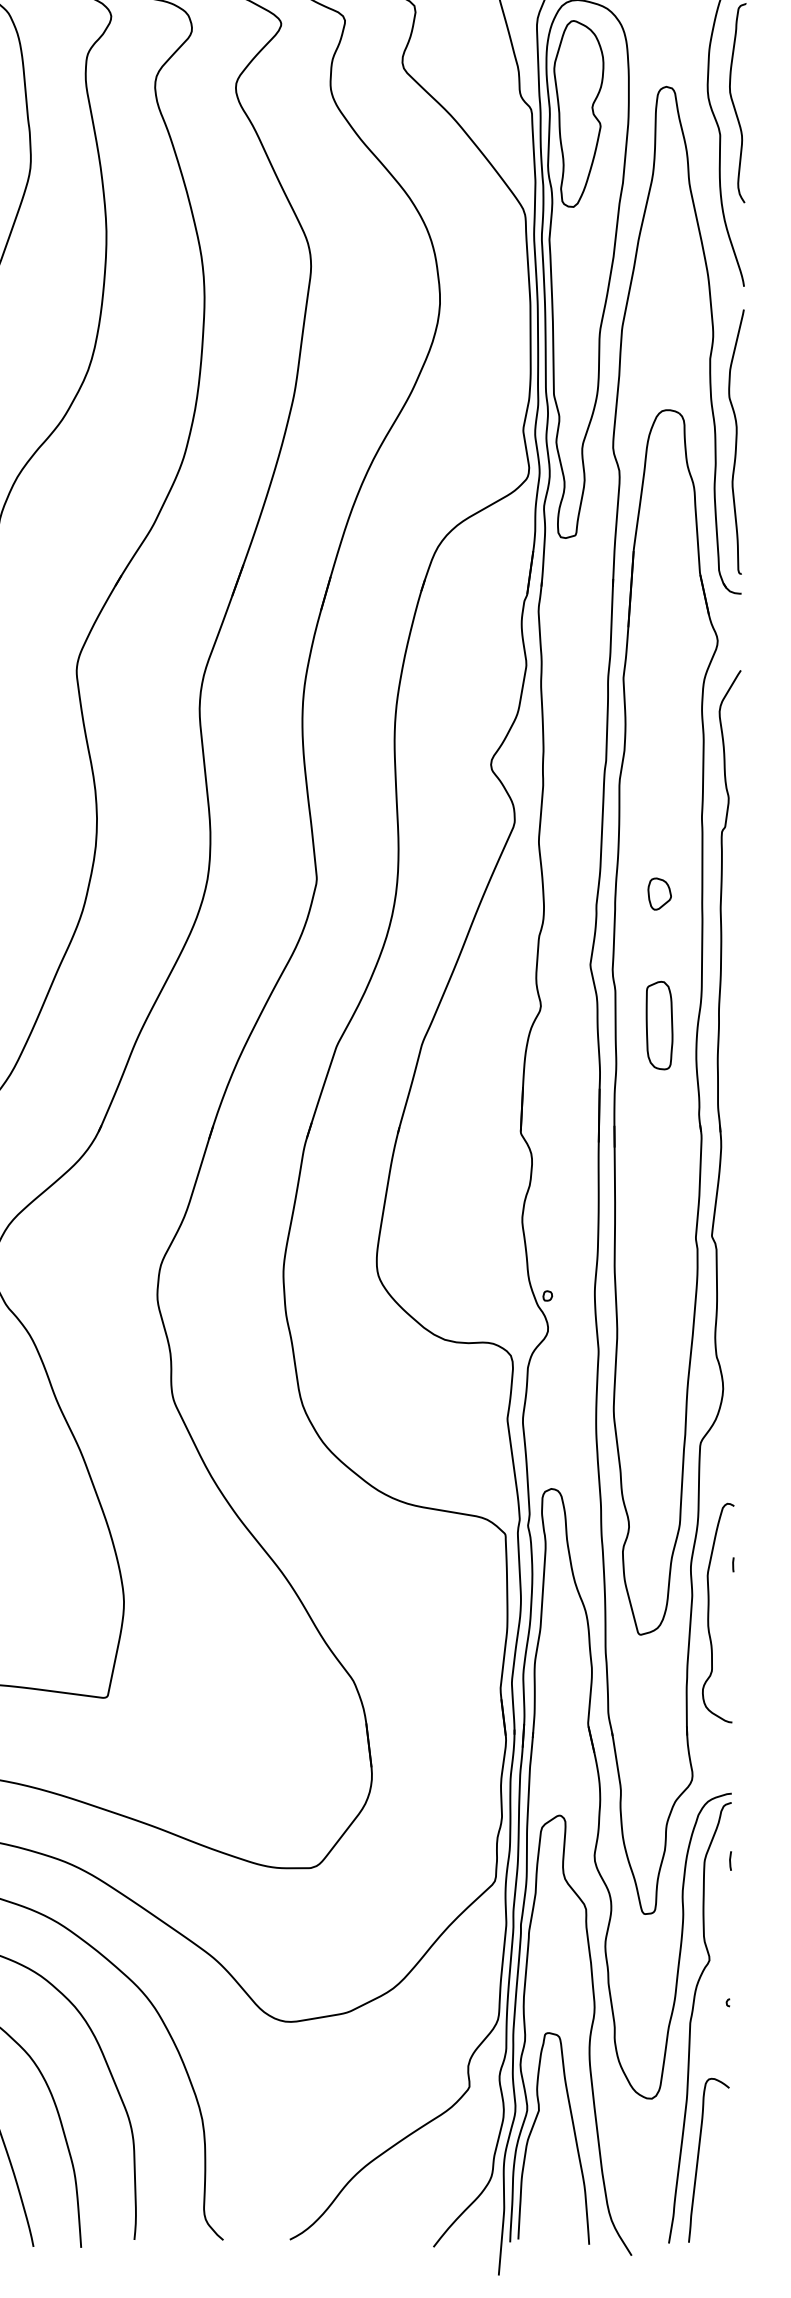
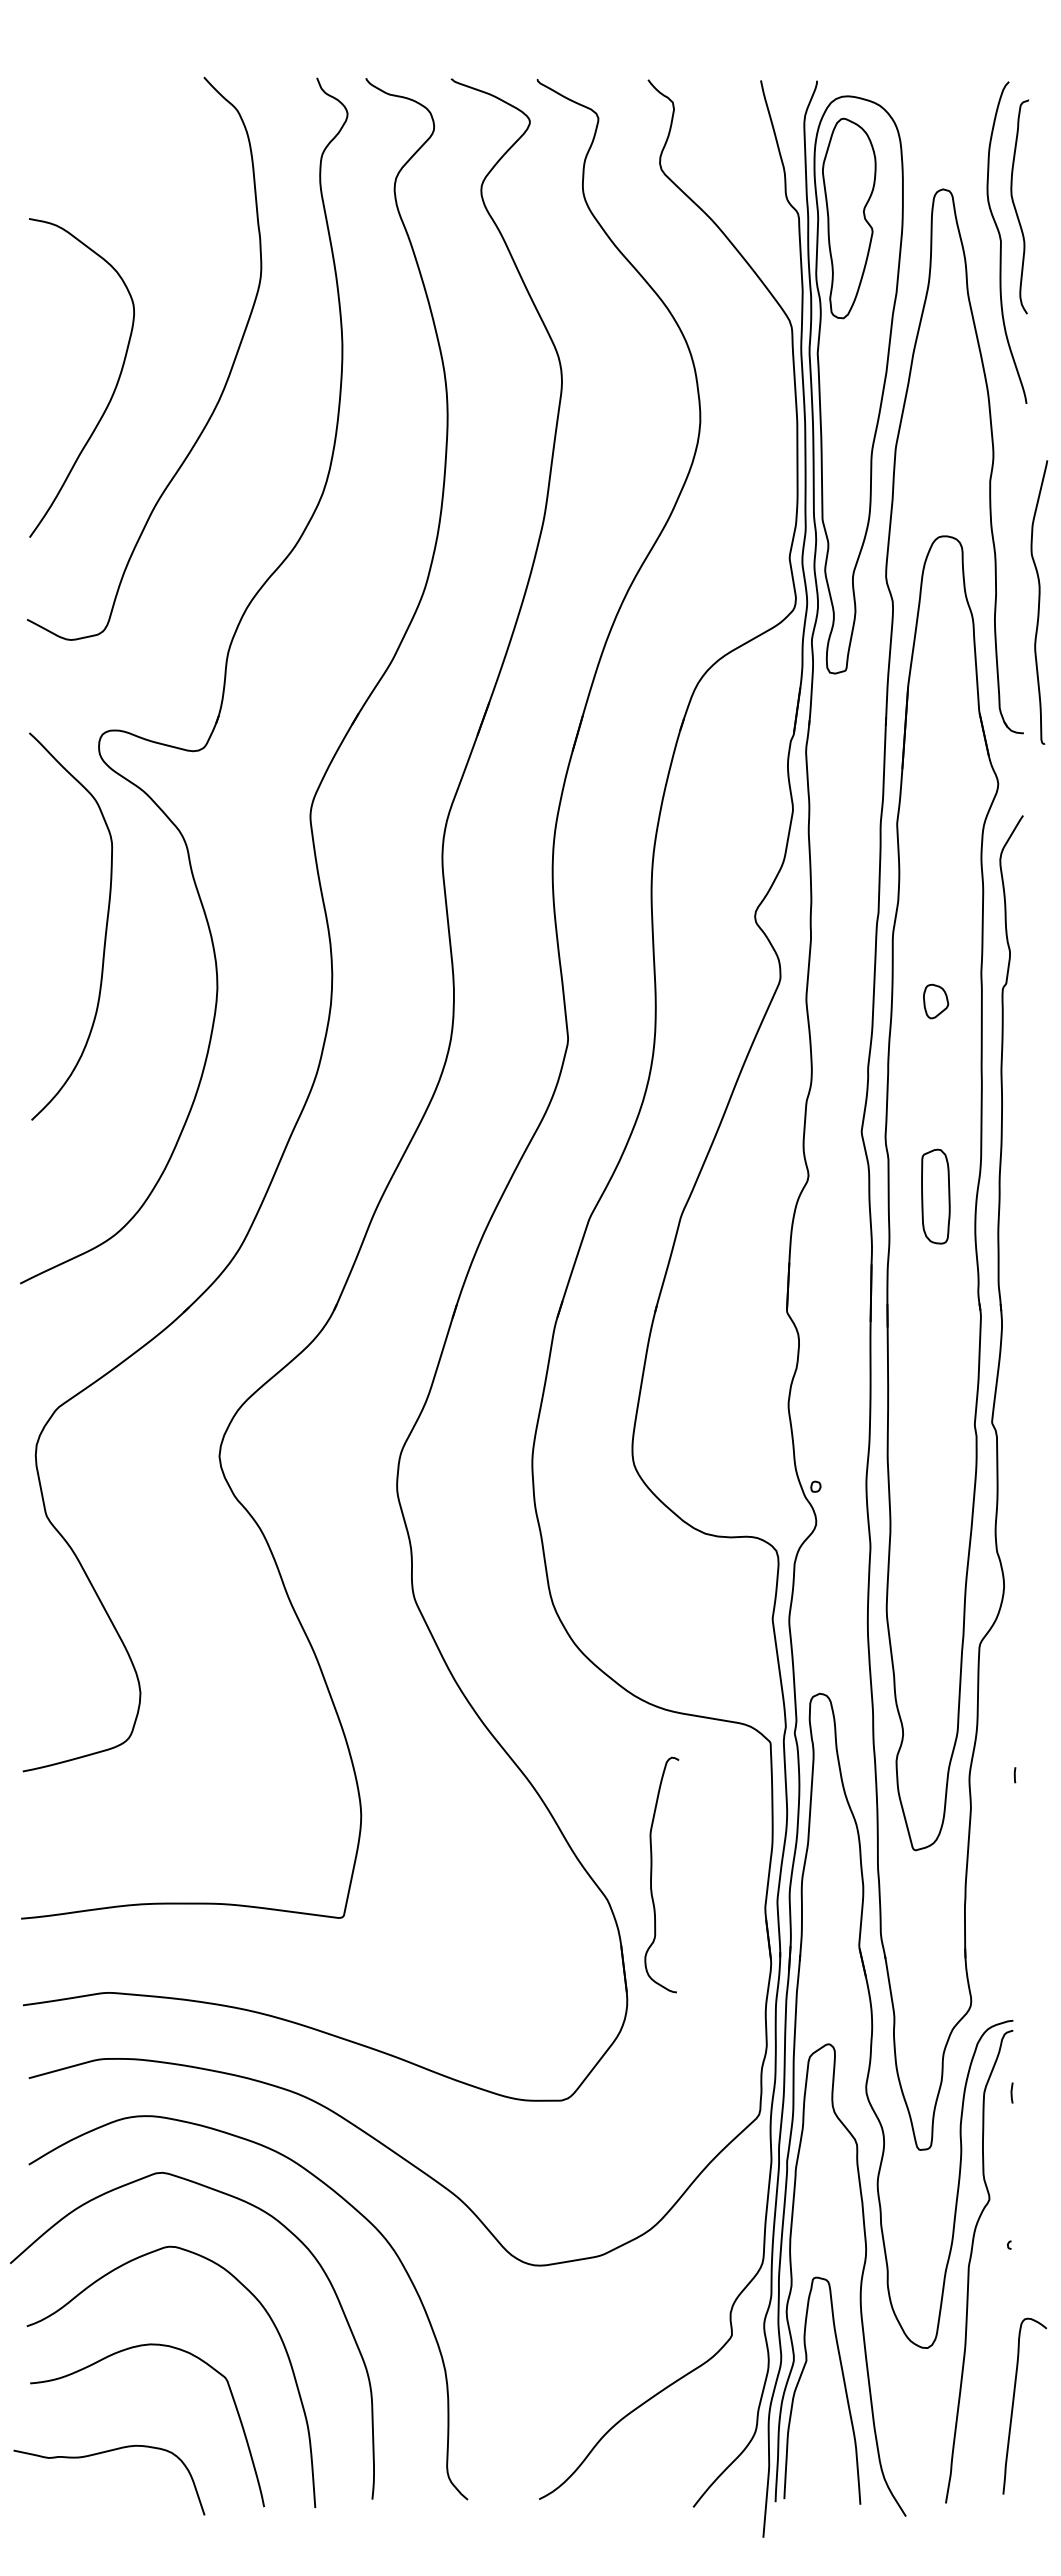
curve: (736, 442) -> (1039, 602), moved
part: (660, 894) -> (936, 1001), moved
curve: (709, 1612) -> (652, 1874), moved
curve: (699, 2155) -> (1014, 2401), moved

